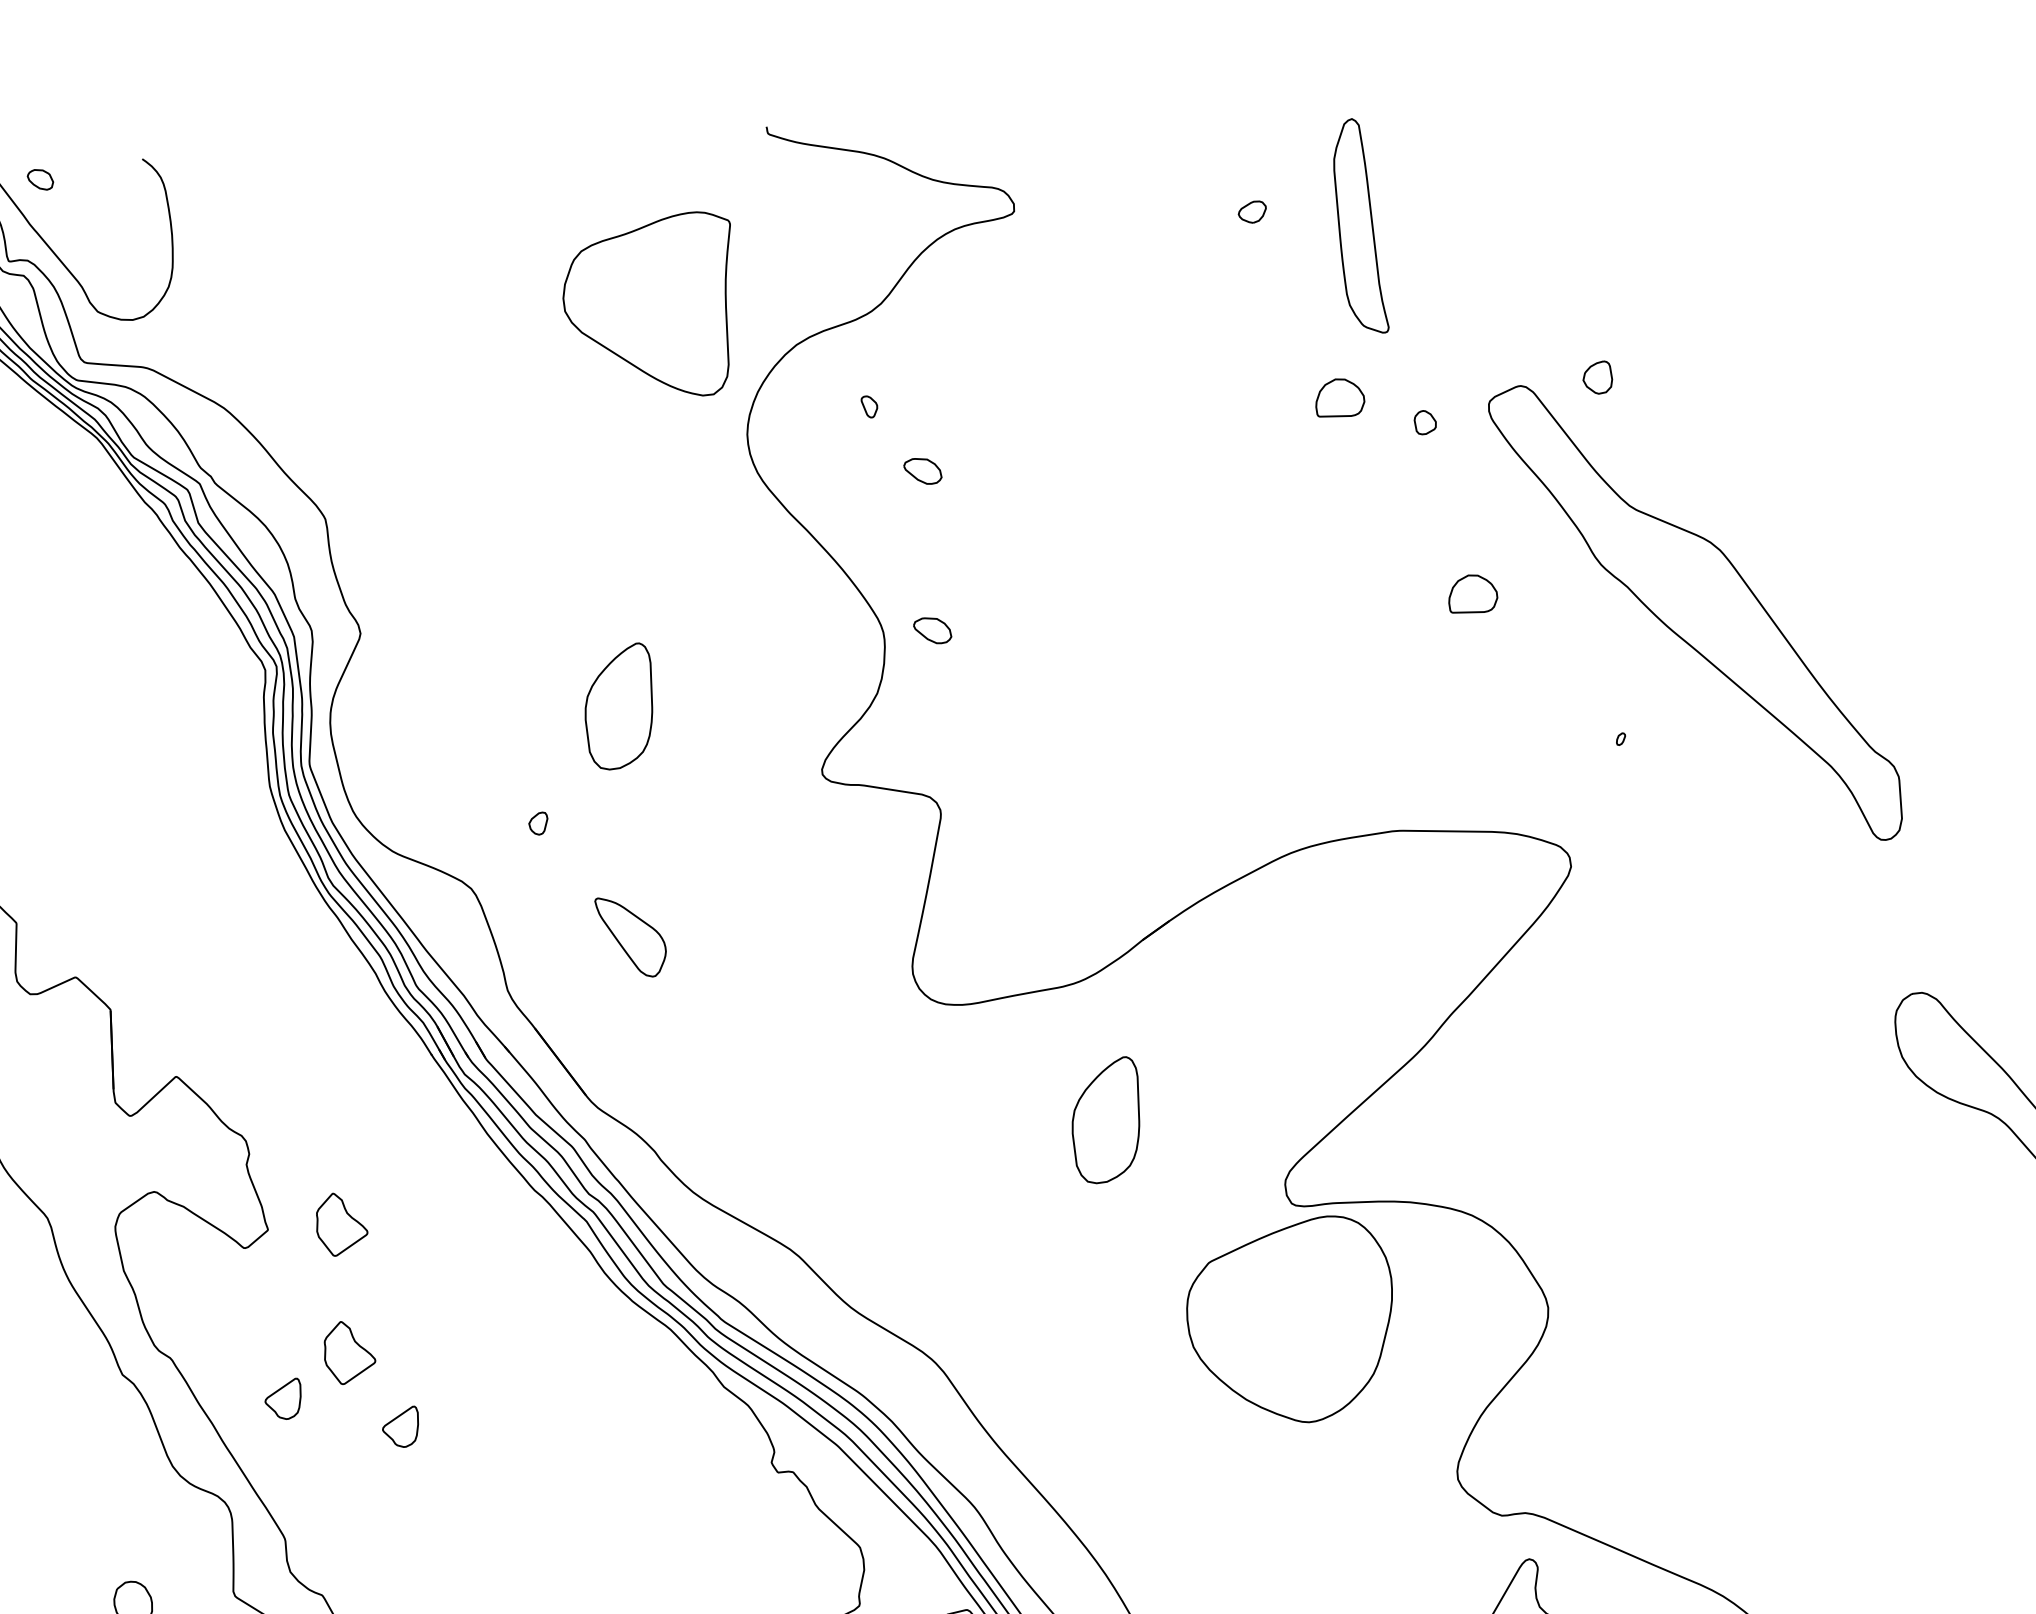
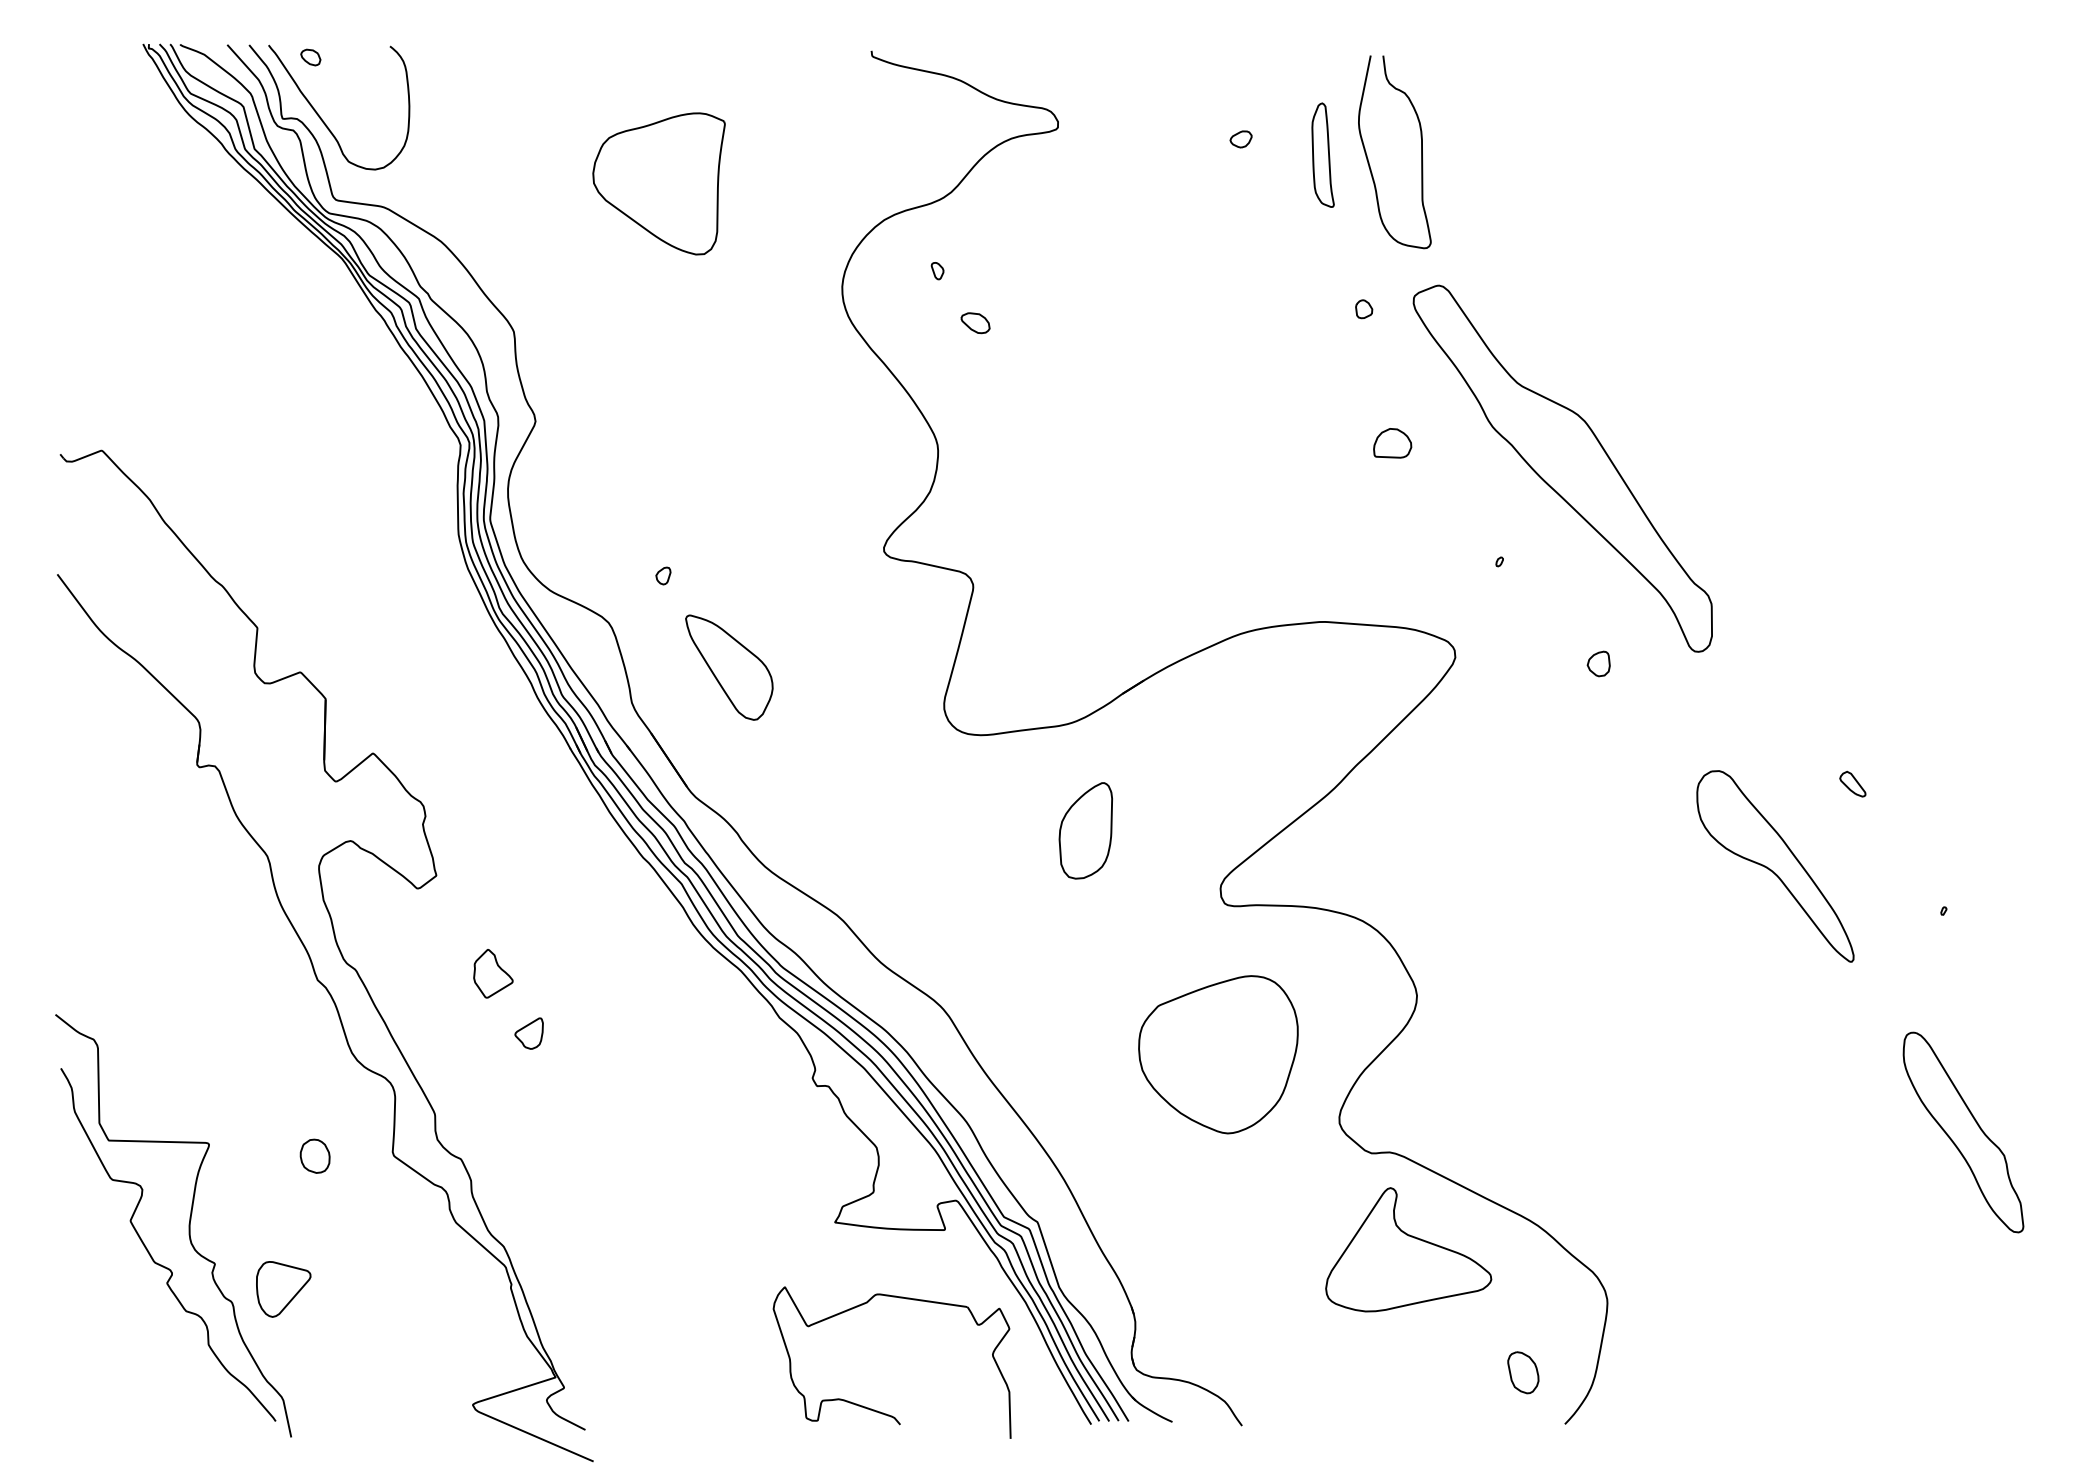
part: (1359, 225) -> (1322, 154), size x0.62
curve: (1419, 226) -> (1368, 158), added
part: (648, 306) -> (658, 183), moved
part: (1597, 377) -> (1598, 663), moved
part: (1339, 398) -> (1299, 286), removed
part: (932, 631) -> (975, 446), removed
part: (618, 706) -> (730, 489), removed
part: (631, 937) -> (729, 667), size x1.67
part: (341, 1223) -> (493, 874), removed
part: (1290, 1320) -> (1218, 1054), moved
part: (282, 1399) -> (439, 1006), removed

